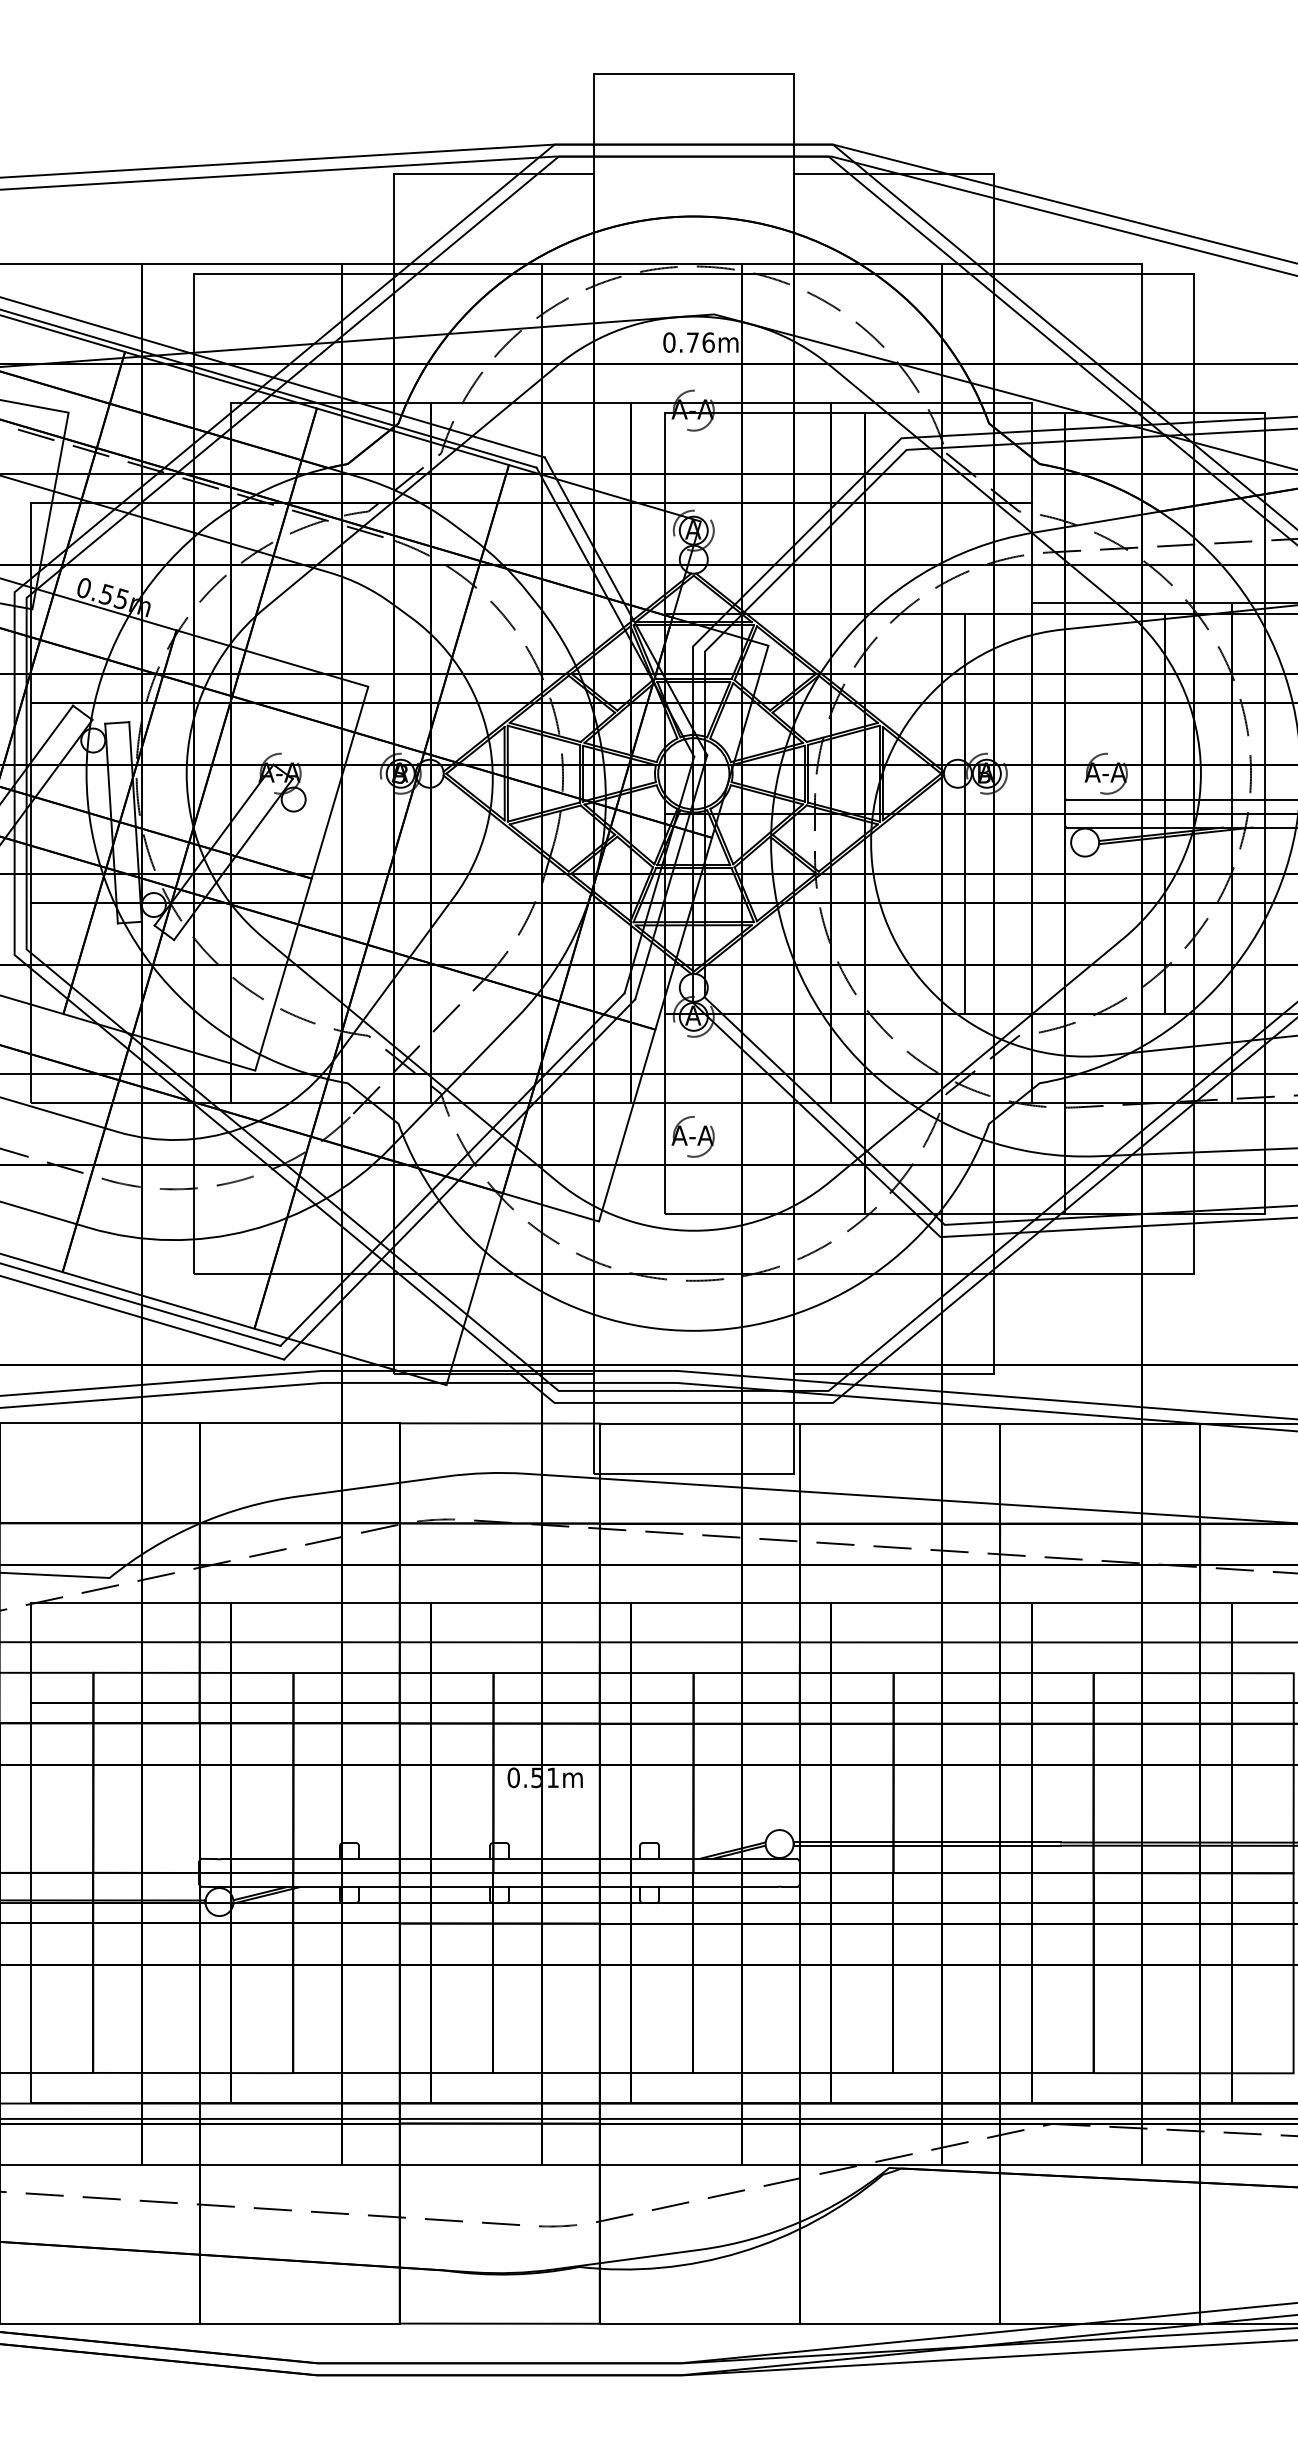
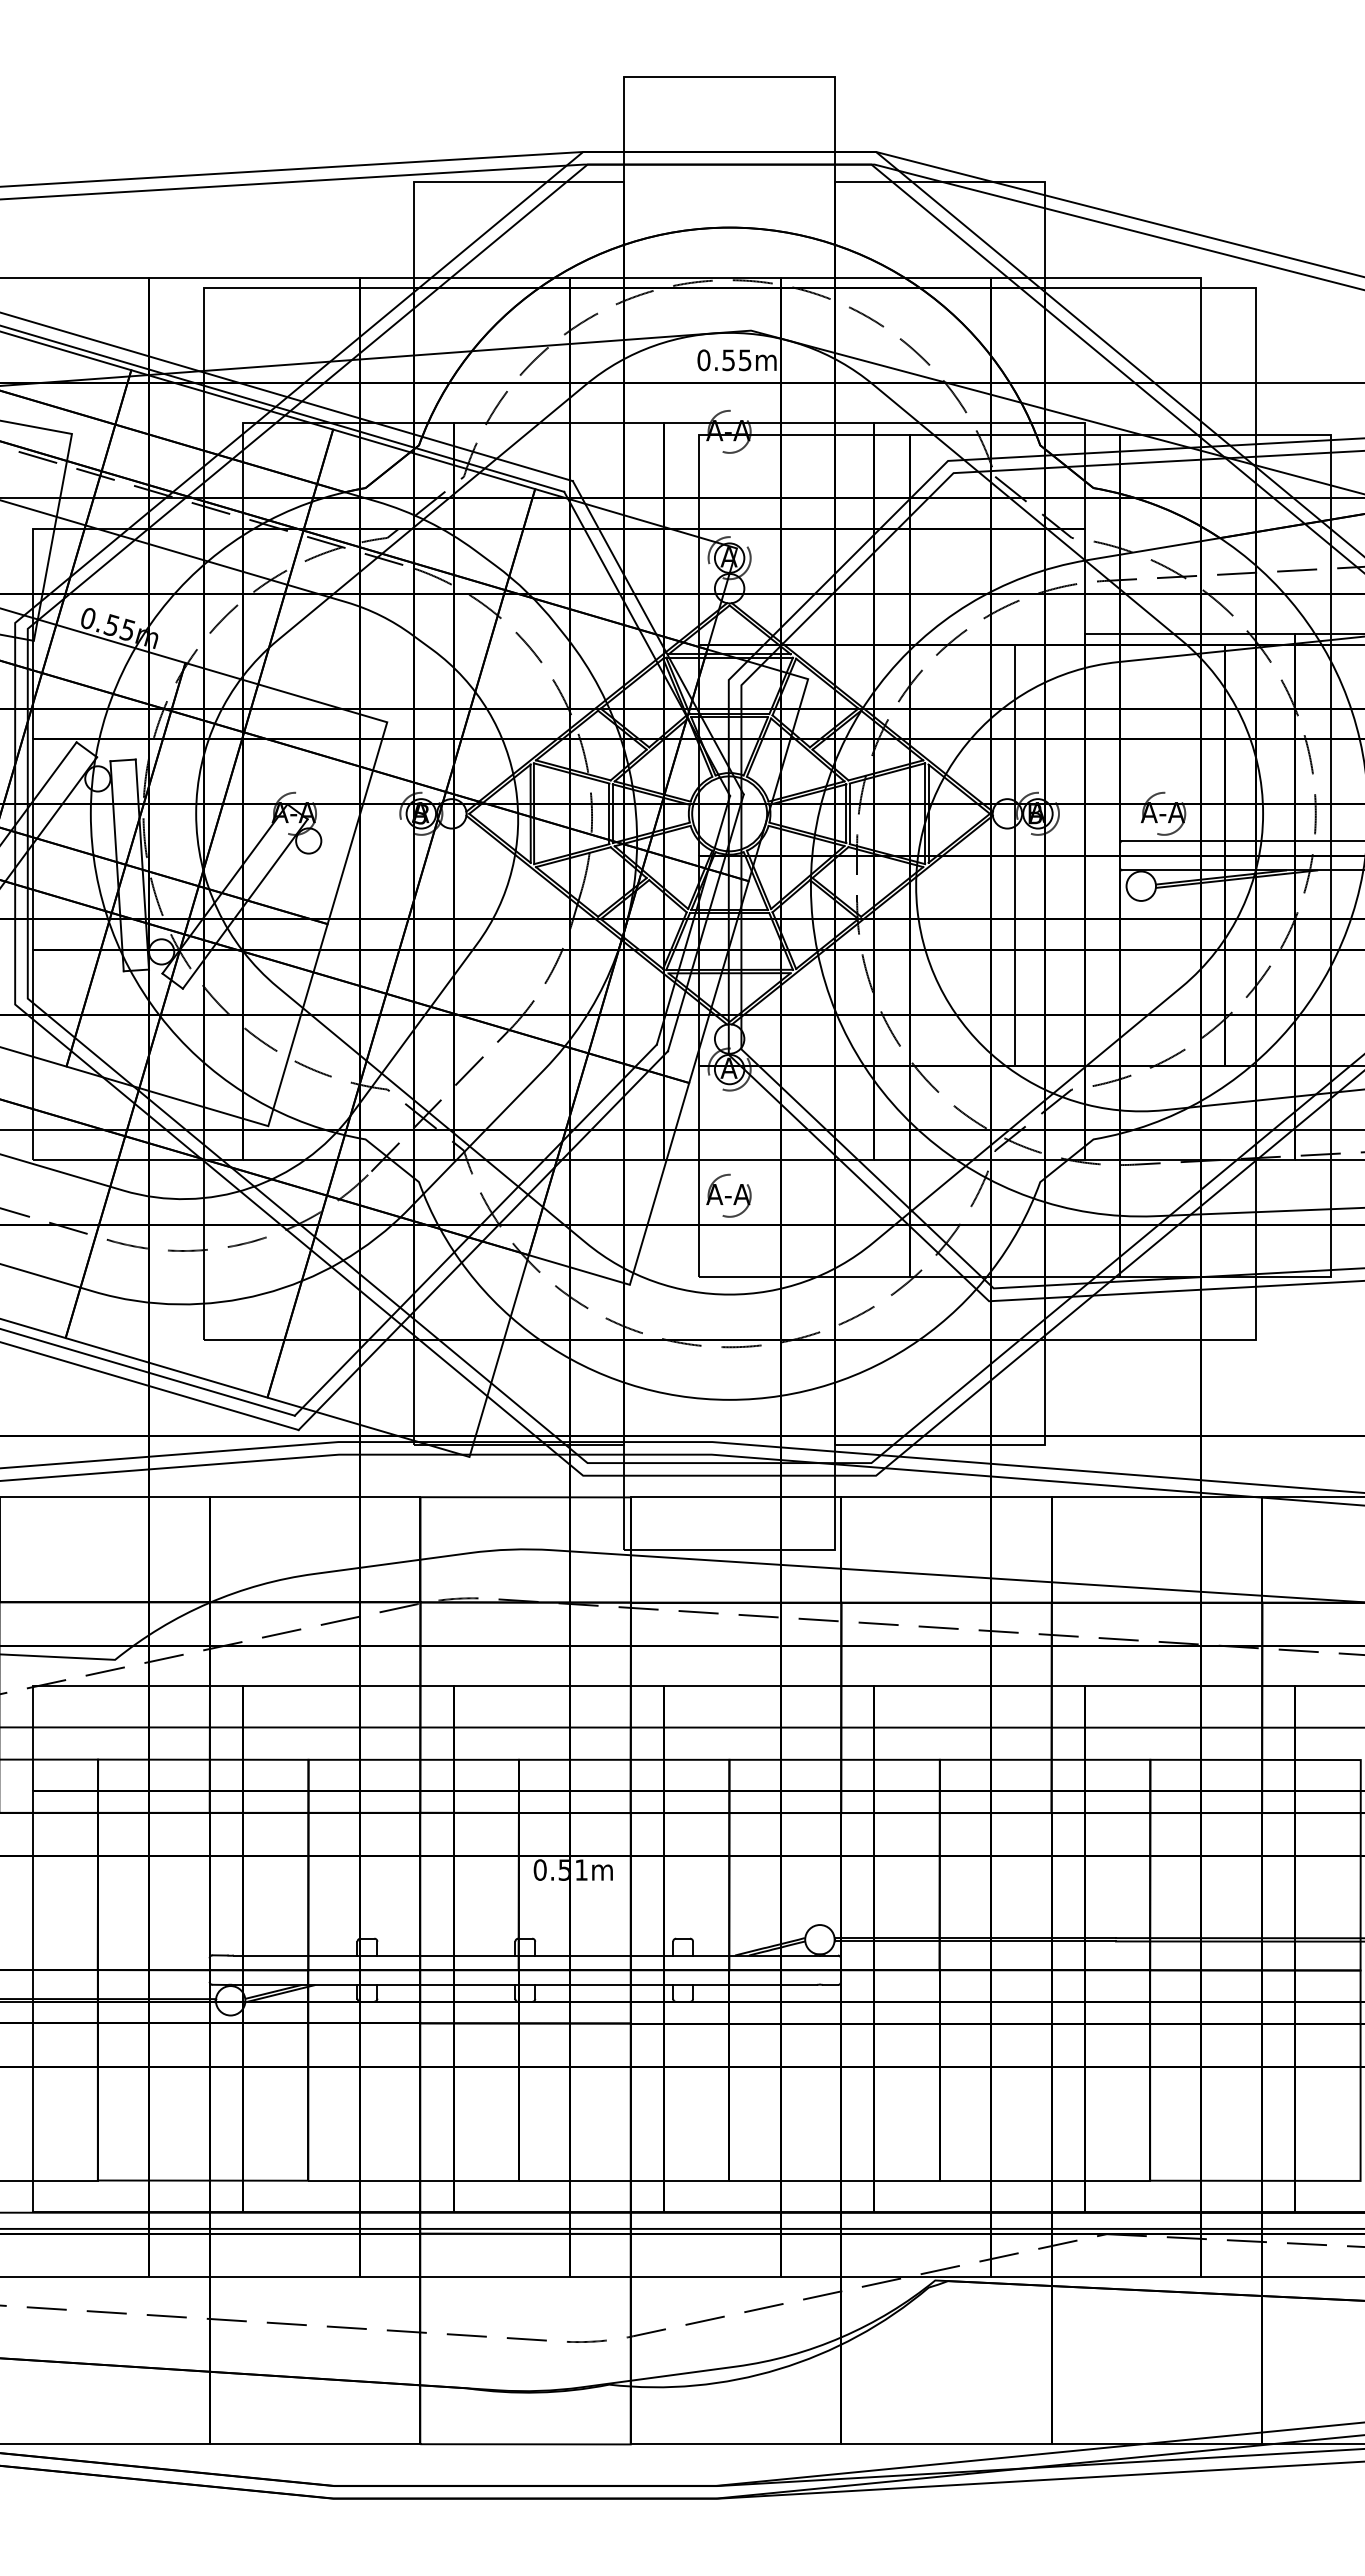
text: (700, 342) -> (736, 360), 0.76m -> 0.55m

